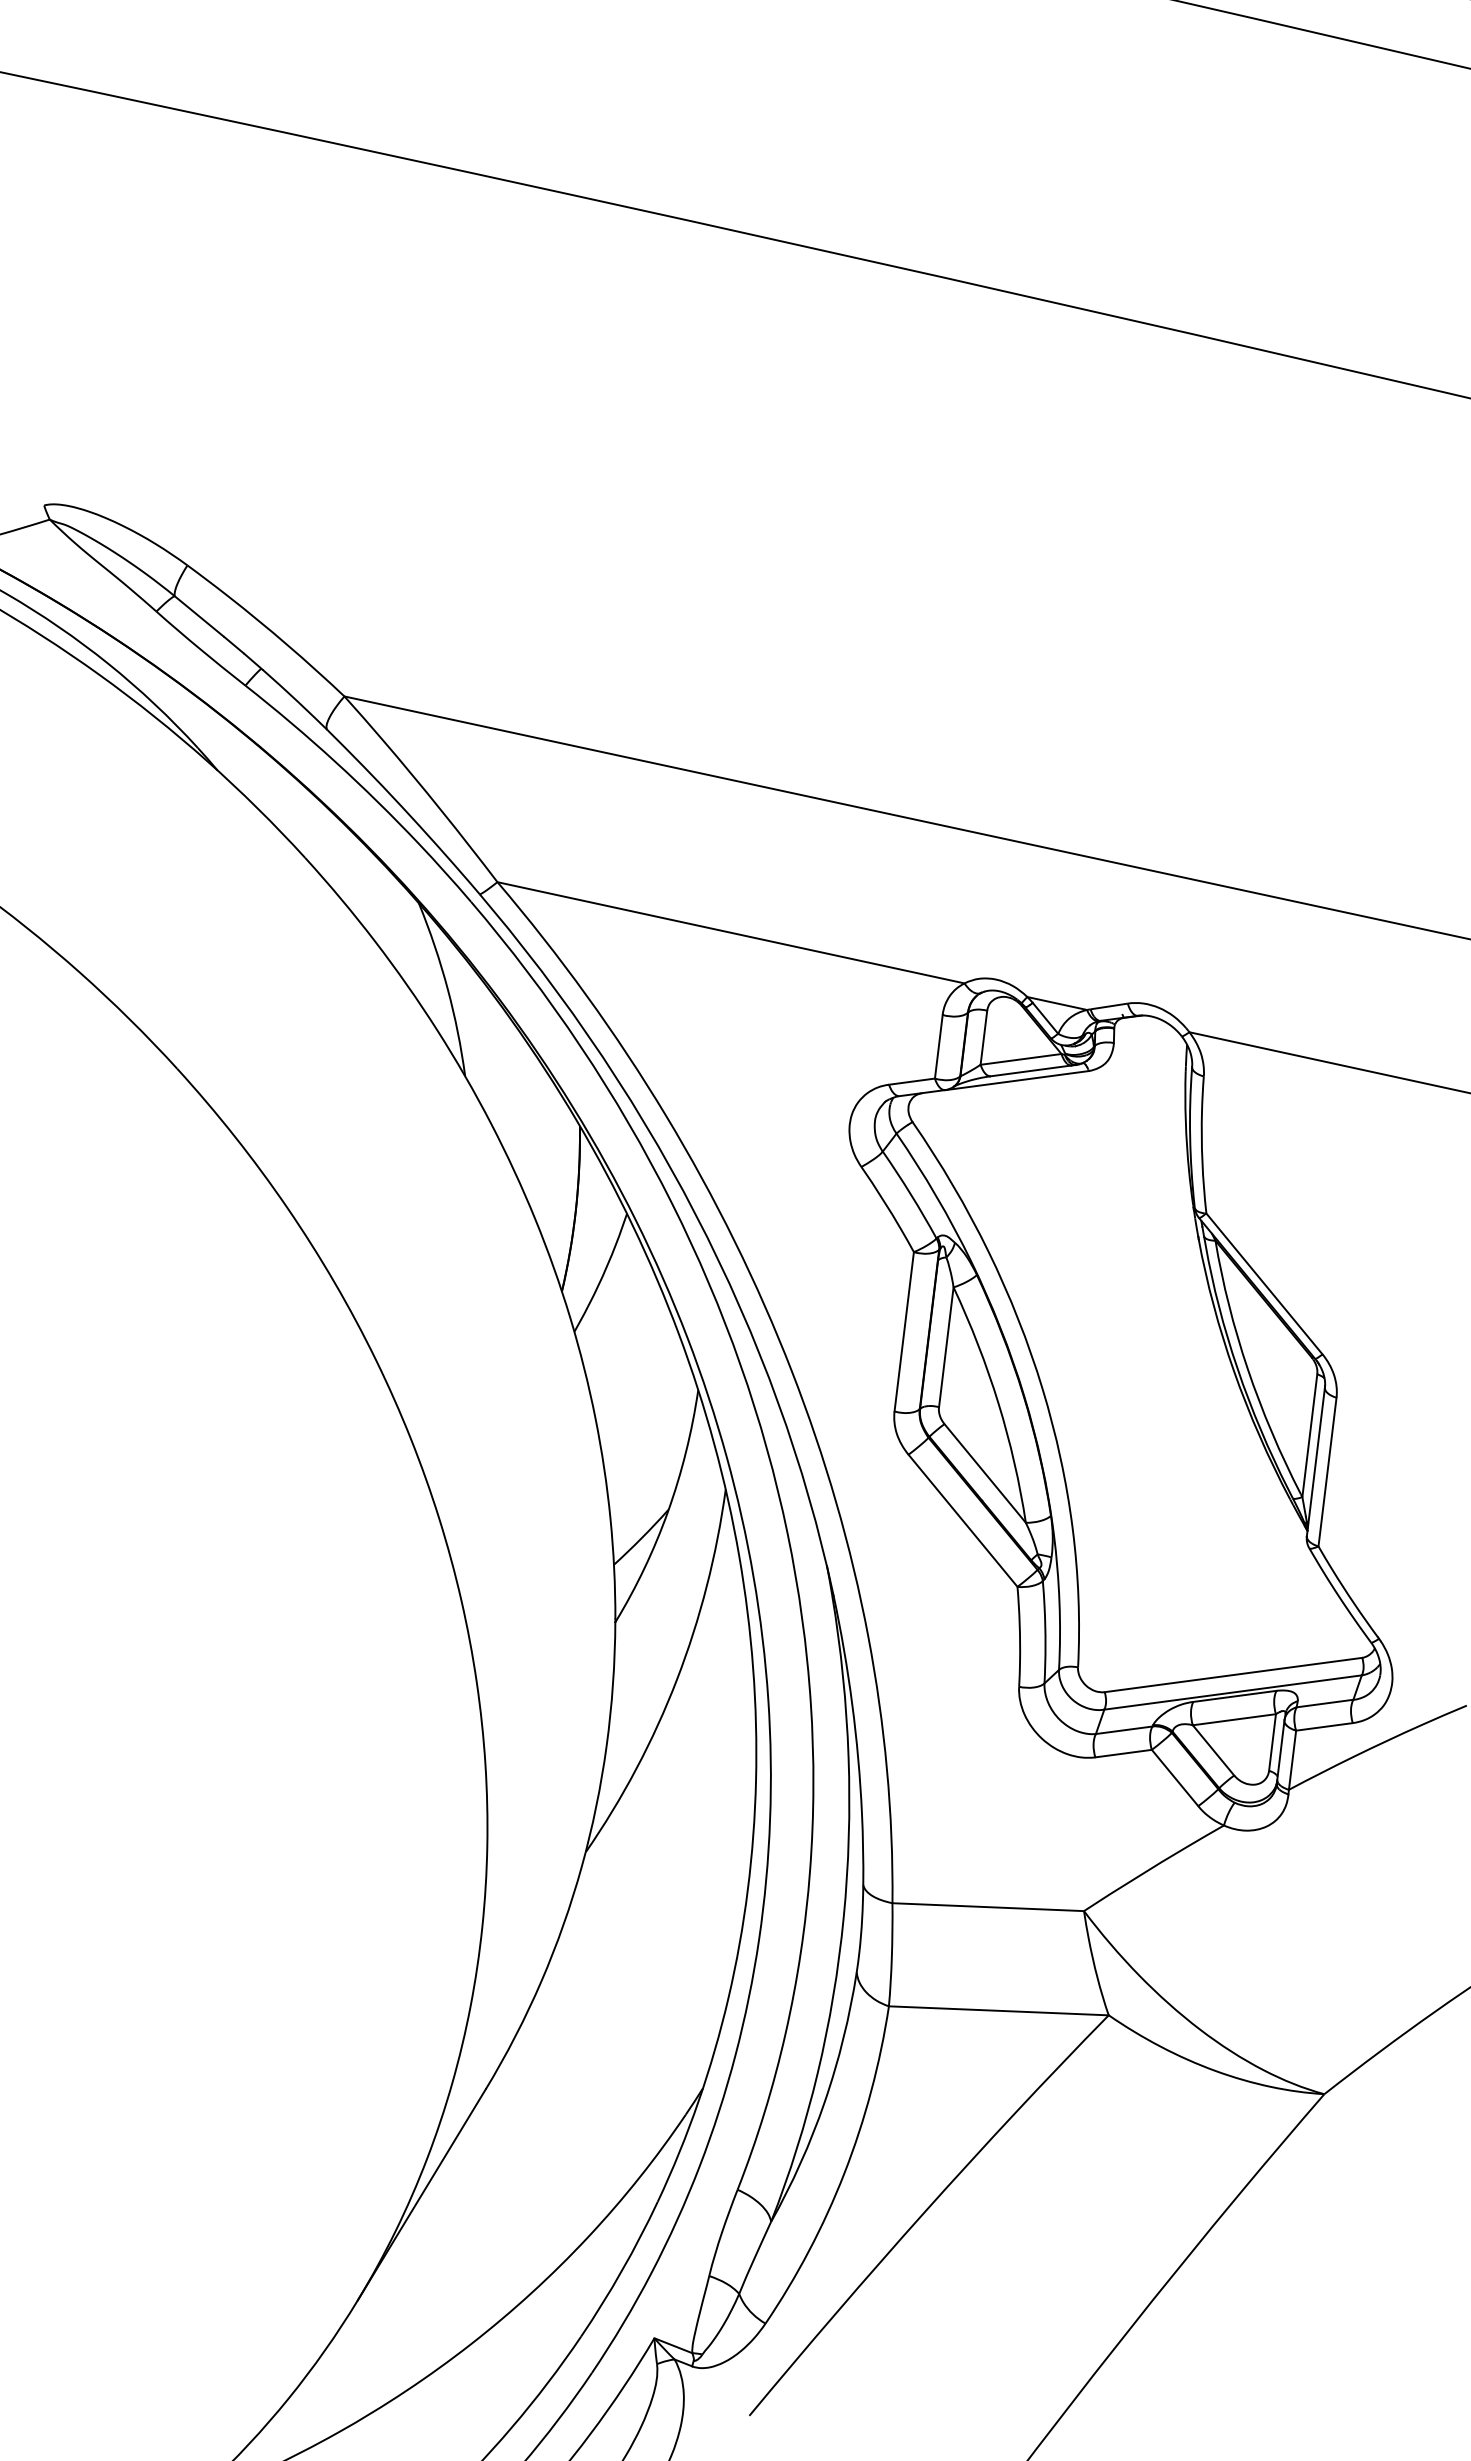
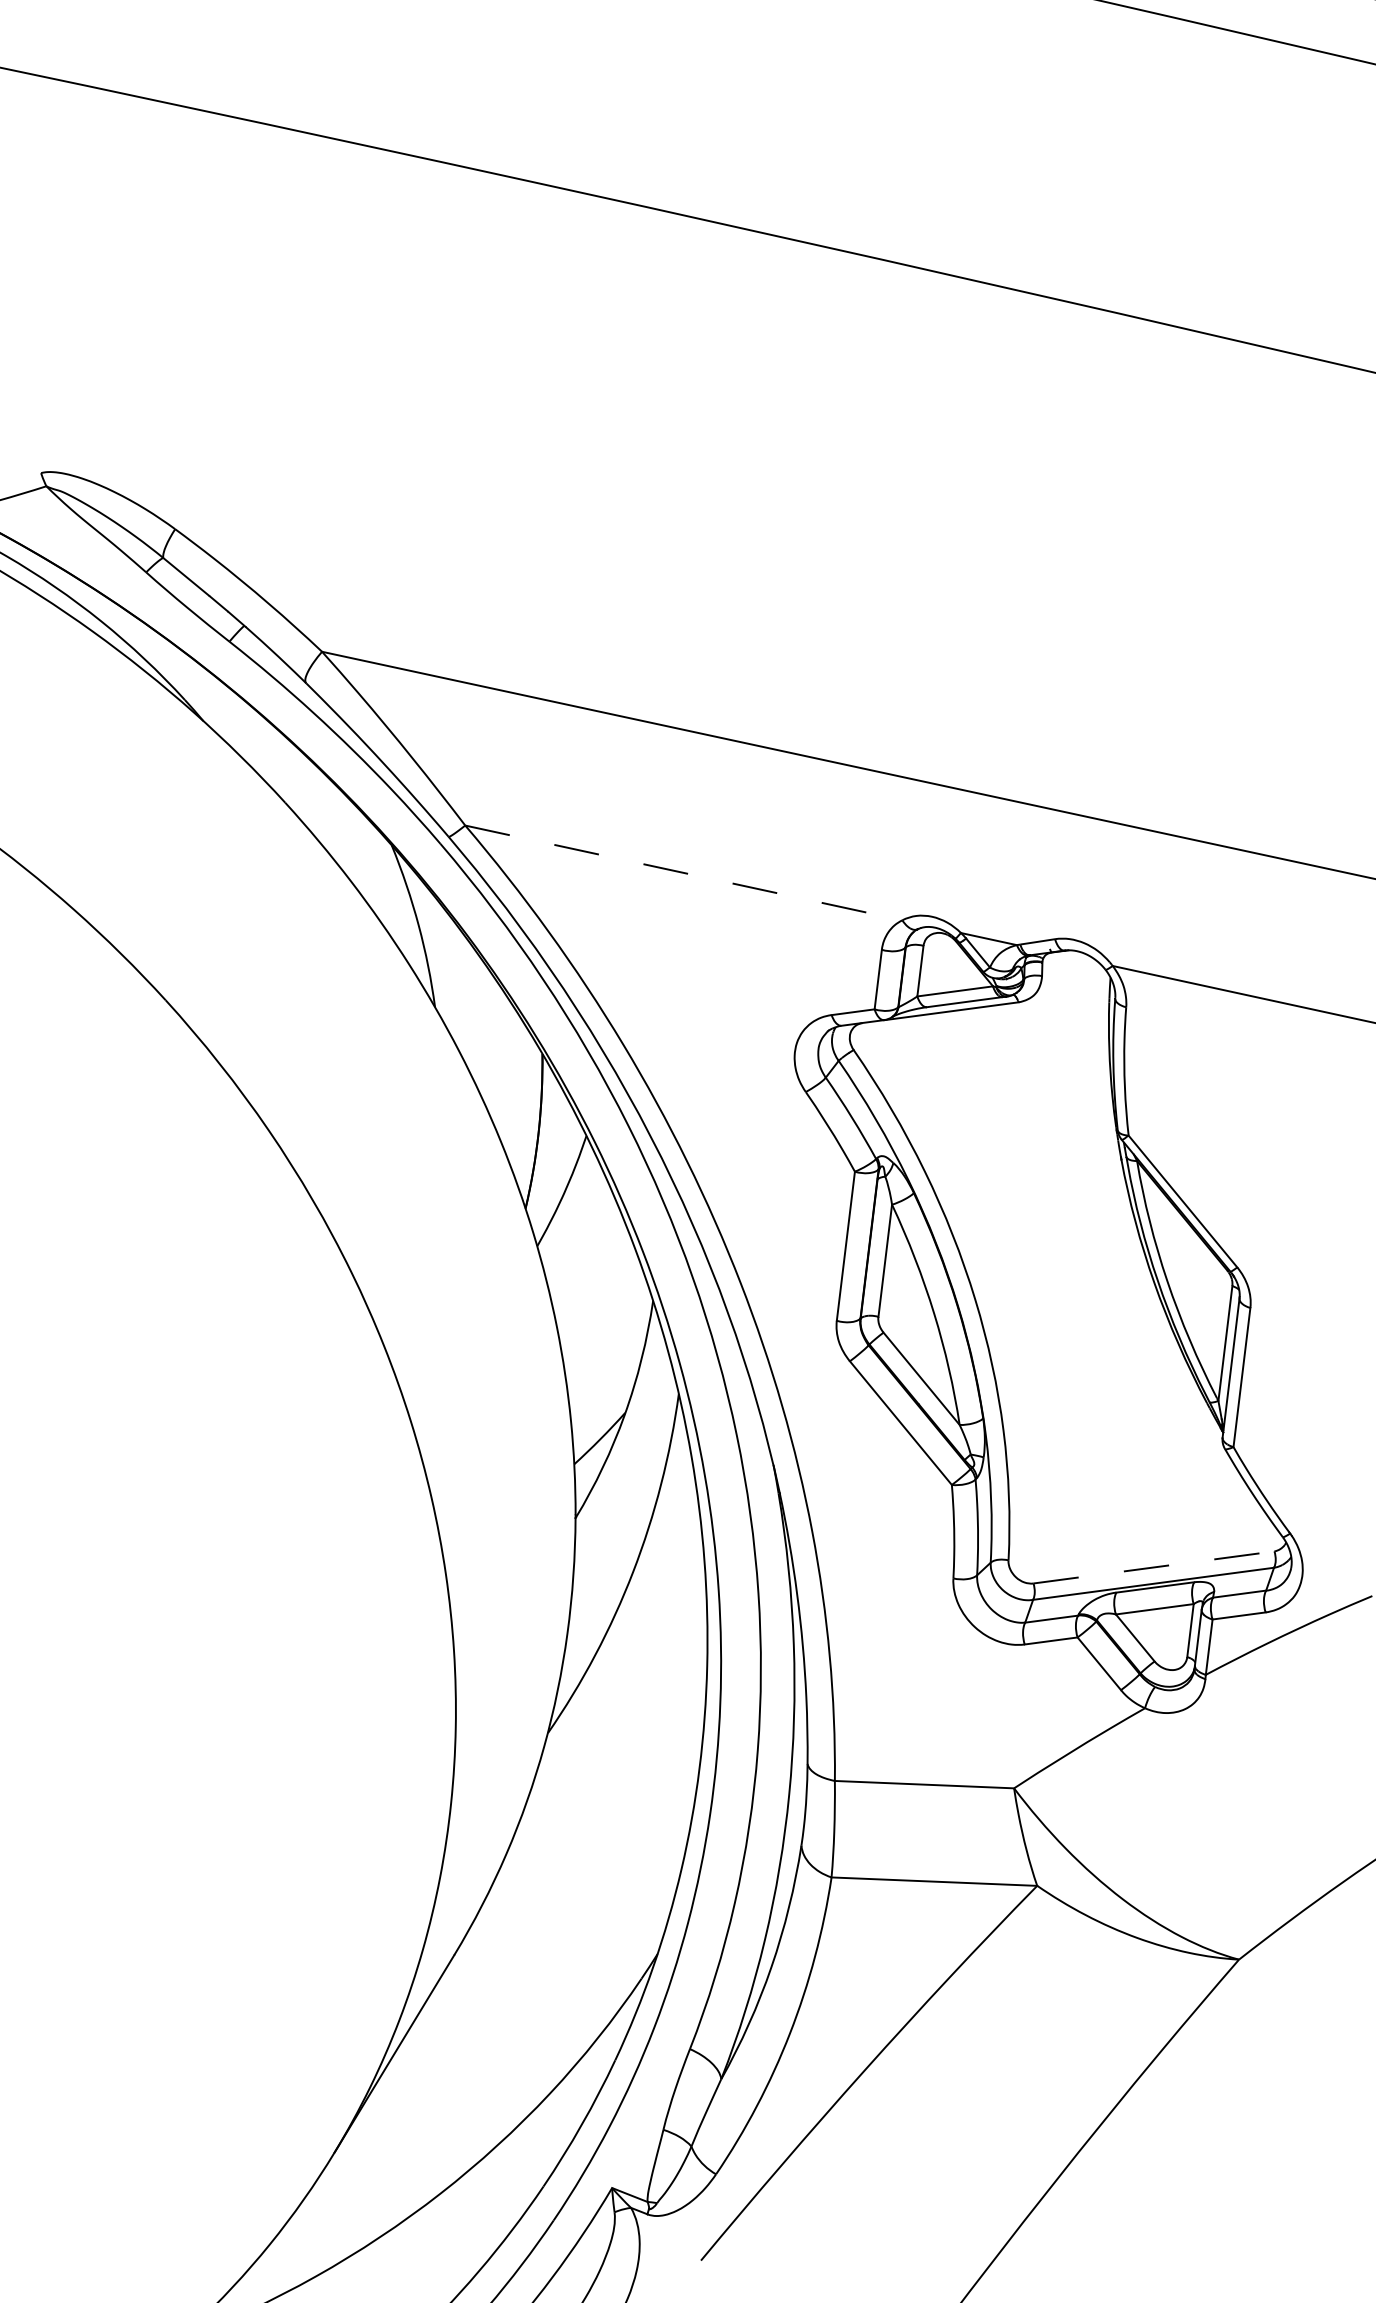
line: (731, 932) -> (684, 872), solid -> dashed
line: (1233, 1675) -> (1153, 1567), solid -> dashed

